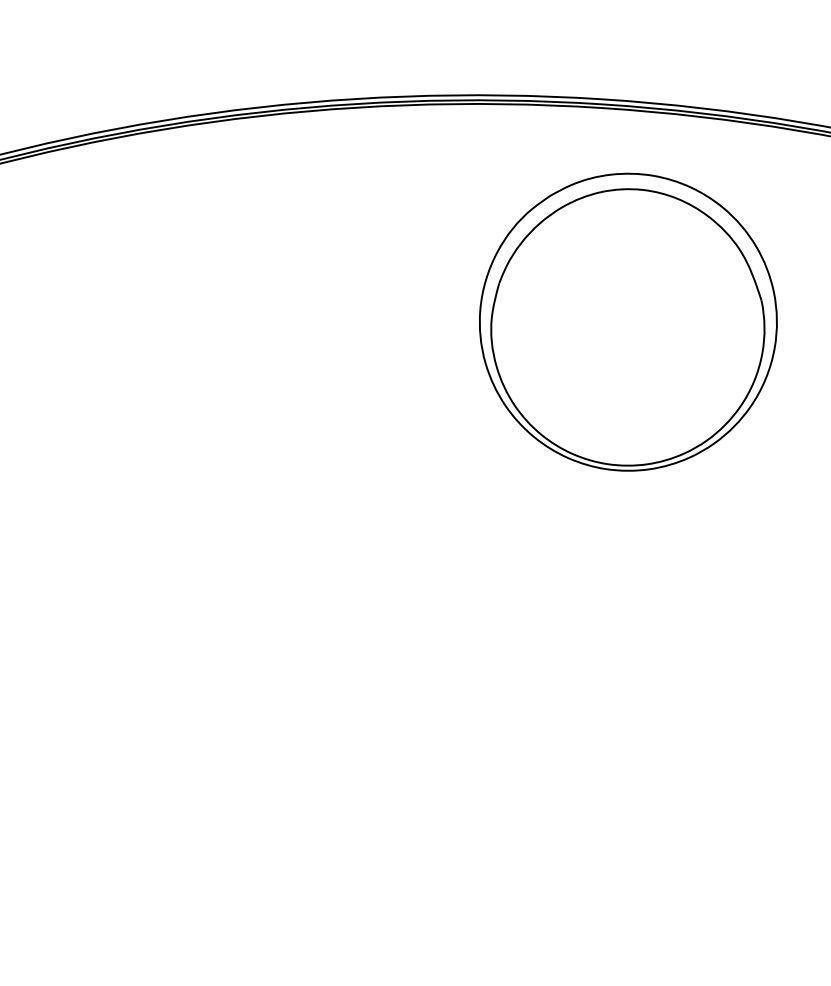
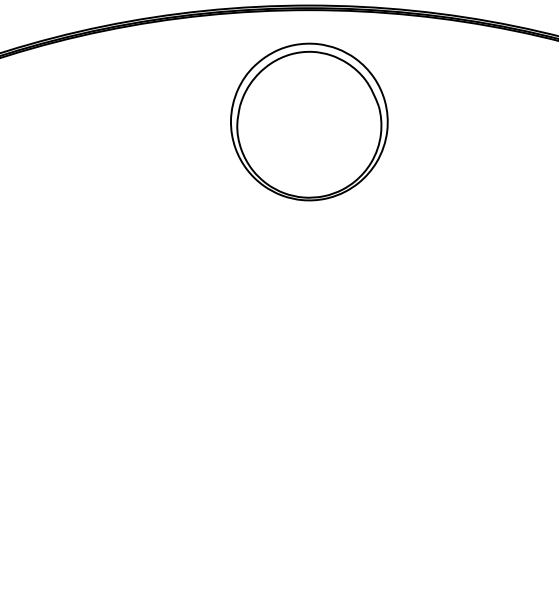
part: (628, 321) -> (309, 121), moved

